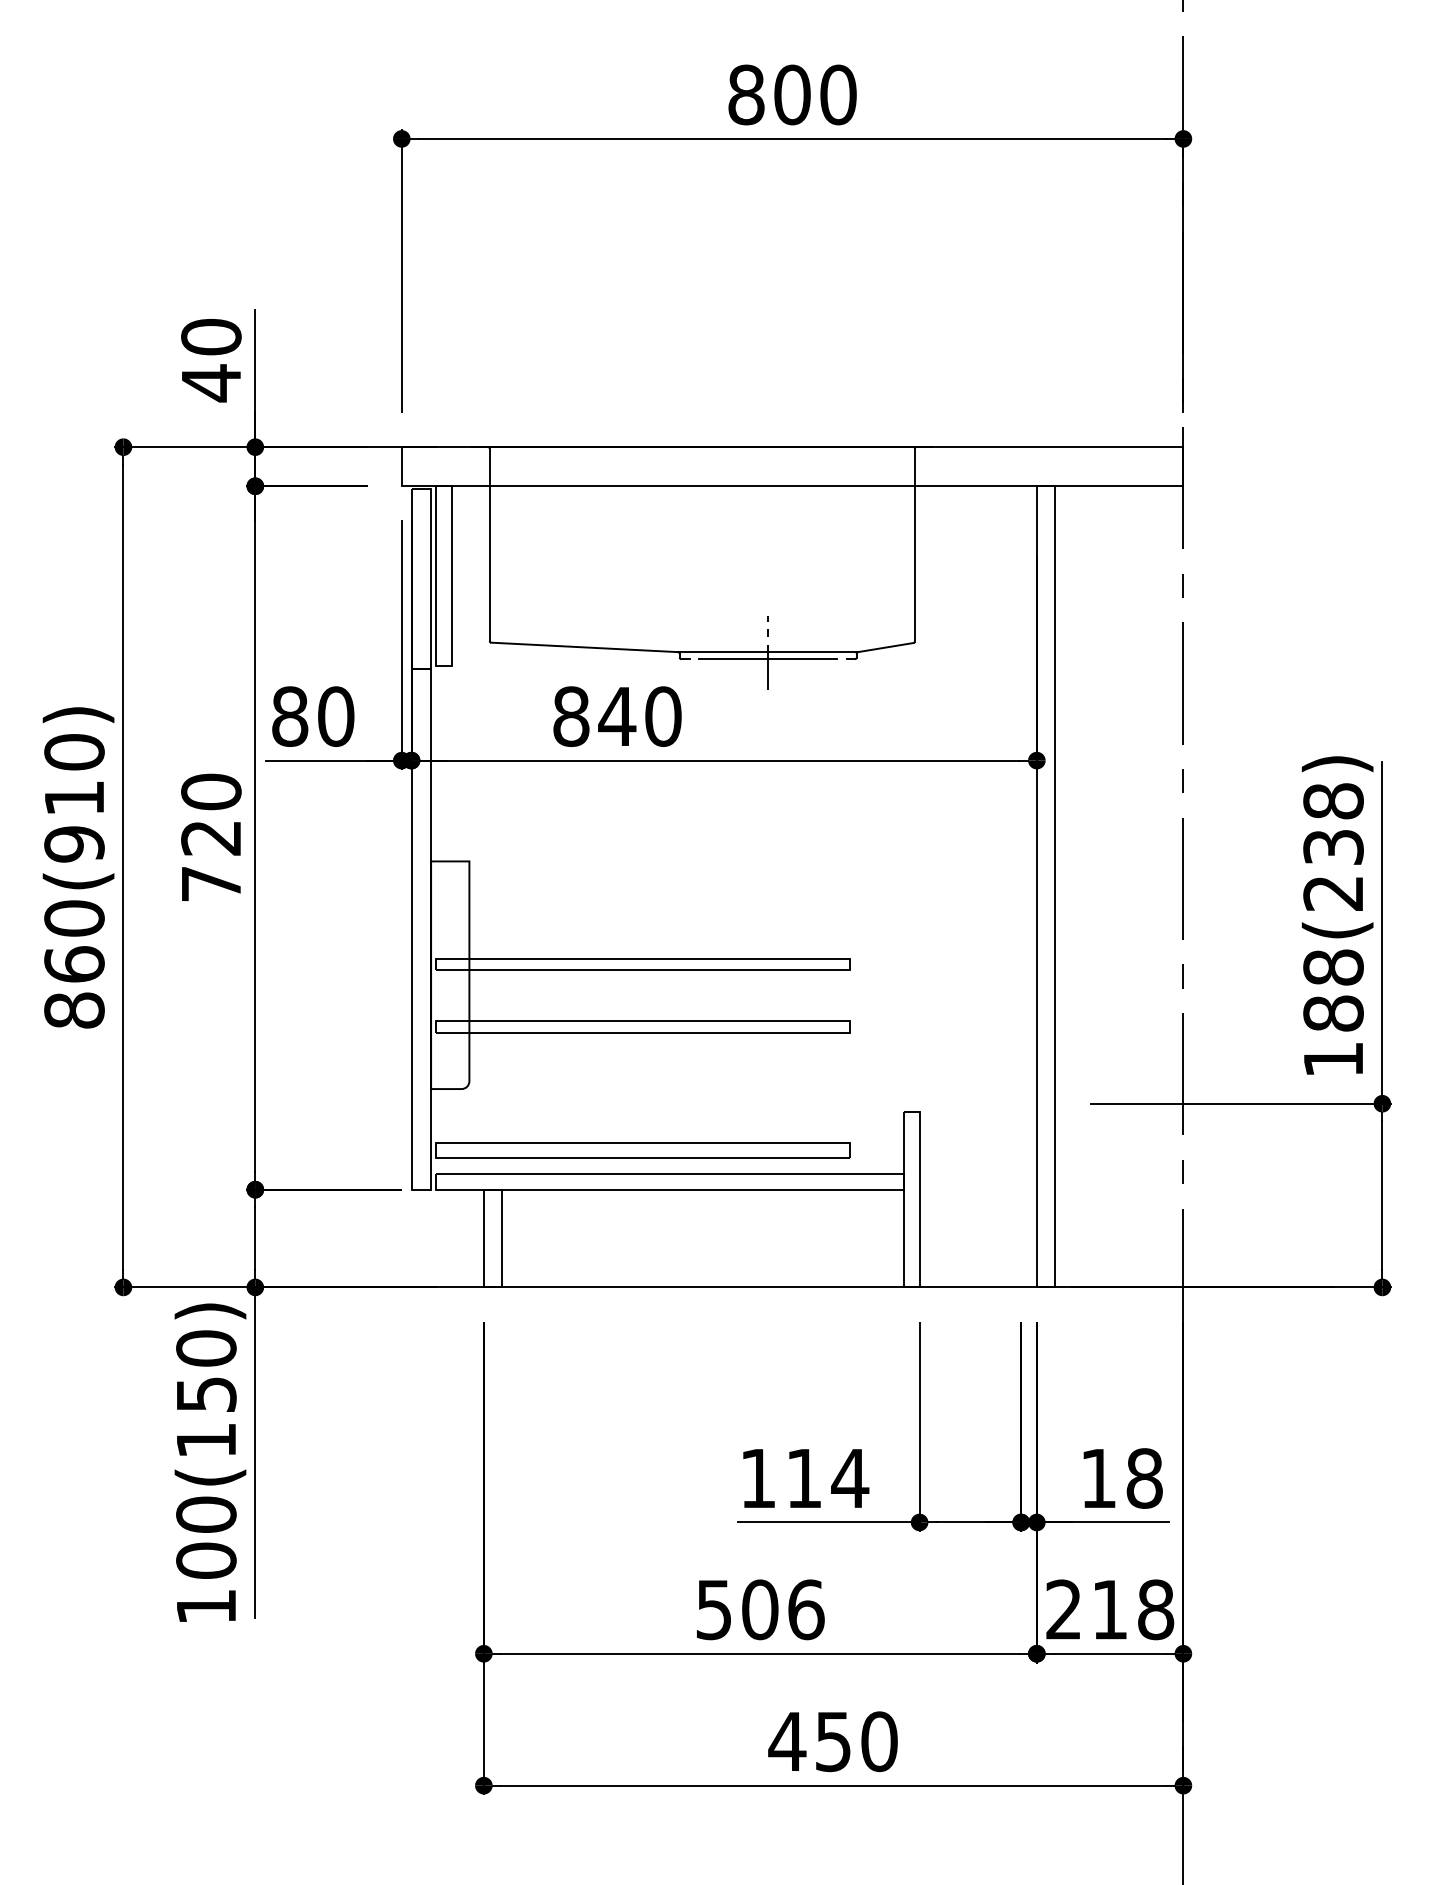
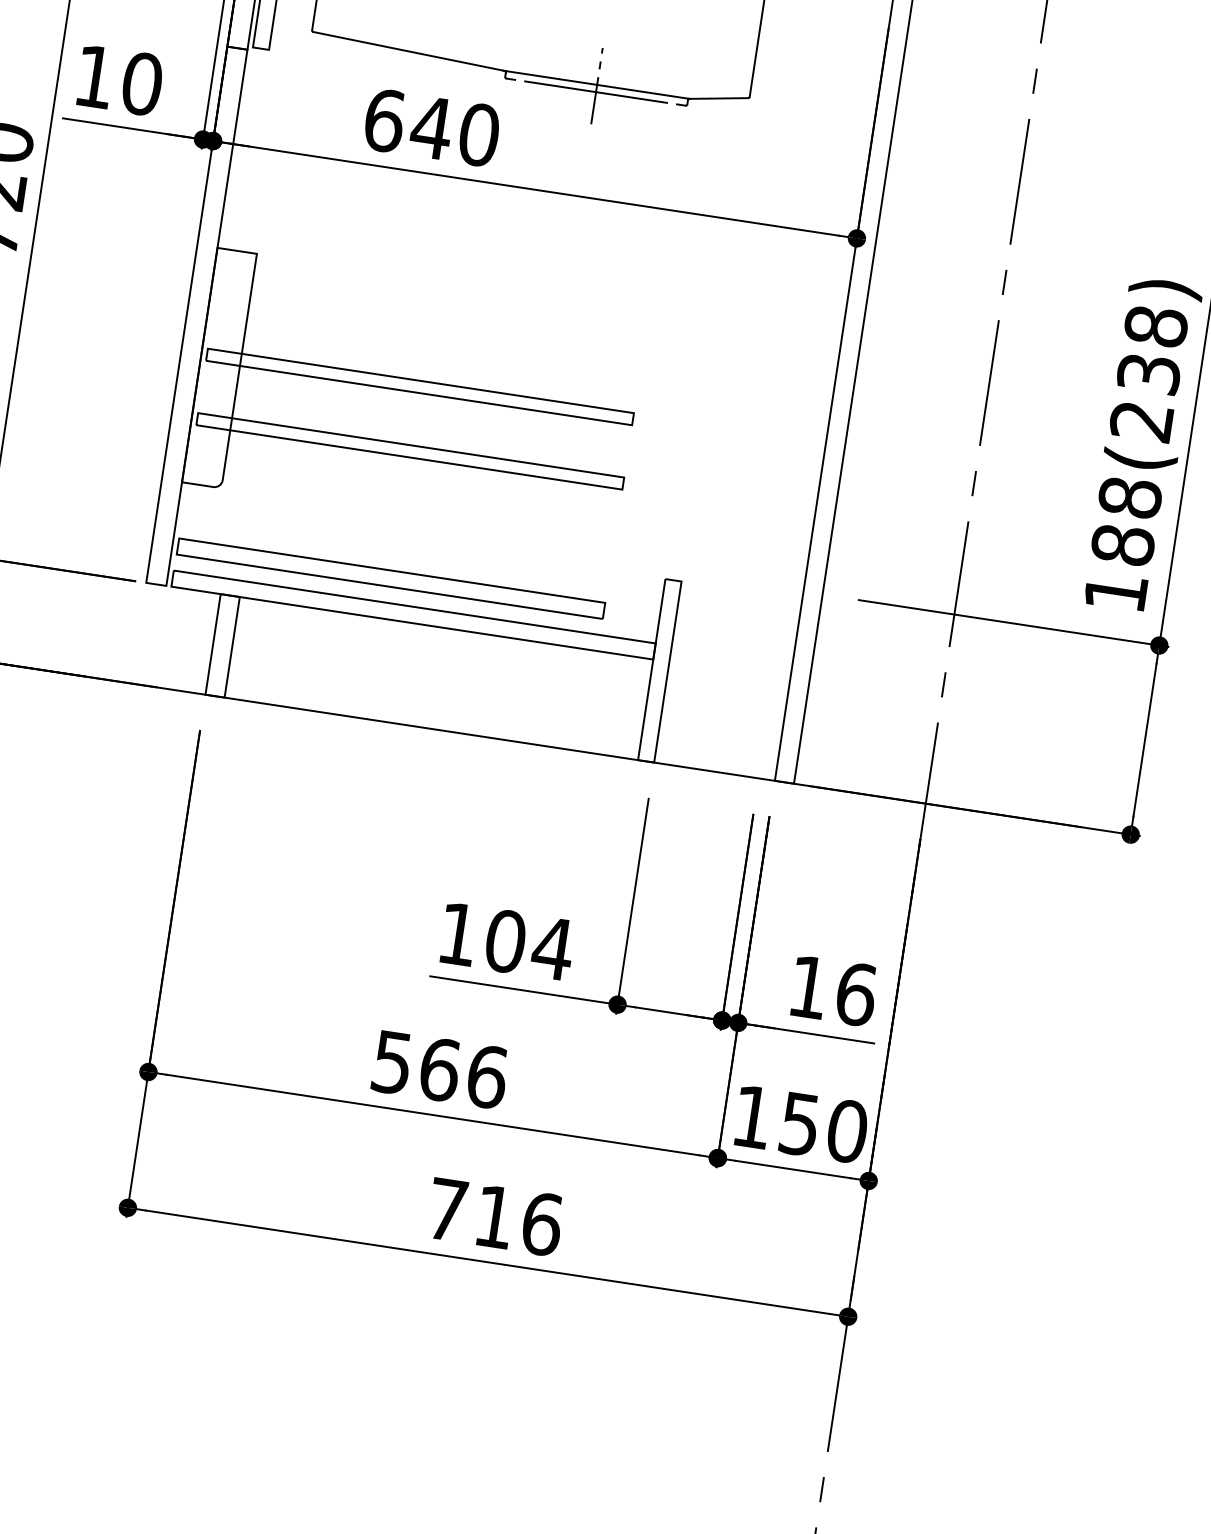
text: (290, 716) -> (95, 76), 80 -> 10
text: (571, 716) -> (384, 120), 840 -> 640
text: (804, 1478) -> (505, 941), 114 -> 104
text: (1144, 1478) -> (855, 994), 18 -> 16
text: (760, 1609) -> (440, 1069), 506 -> 566
text: (1110, 1609) -> (800, 1123), 218 -> 150
text: (833, 1741) -> (494, 1216), 450 -> 716

